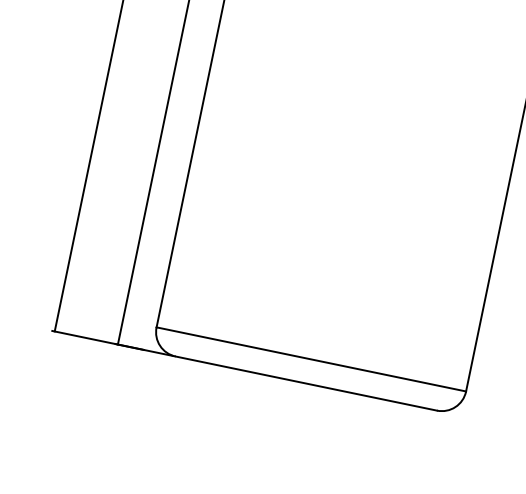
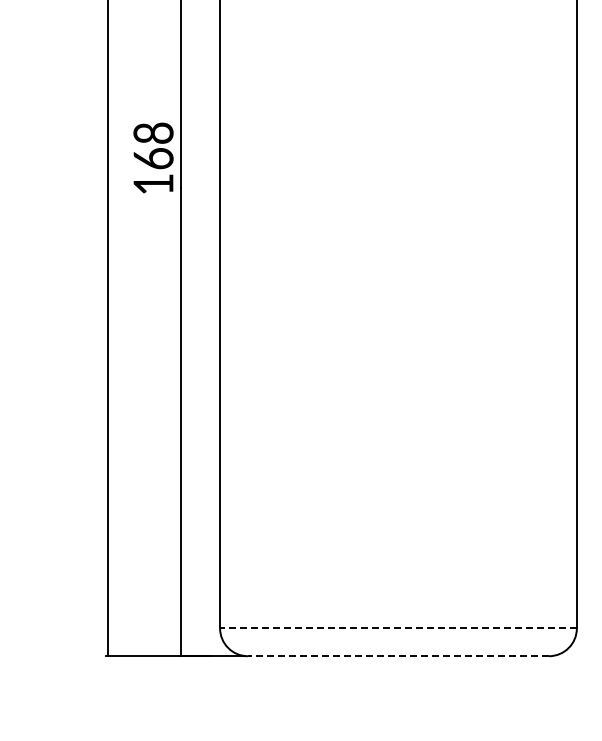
line: (310, 359) -> (397, 628), solid -> dashed
line: (306, 383) -> (398, 656), solid -> dashed

